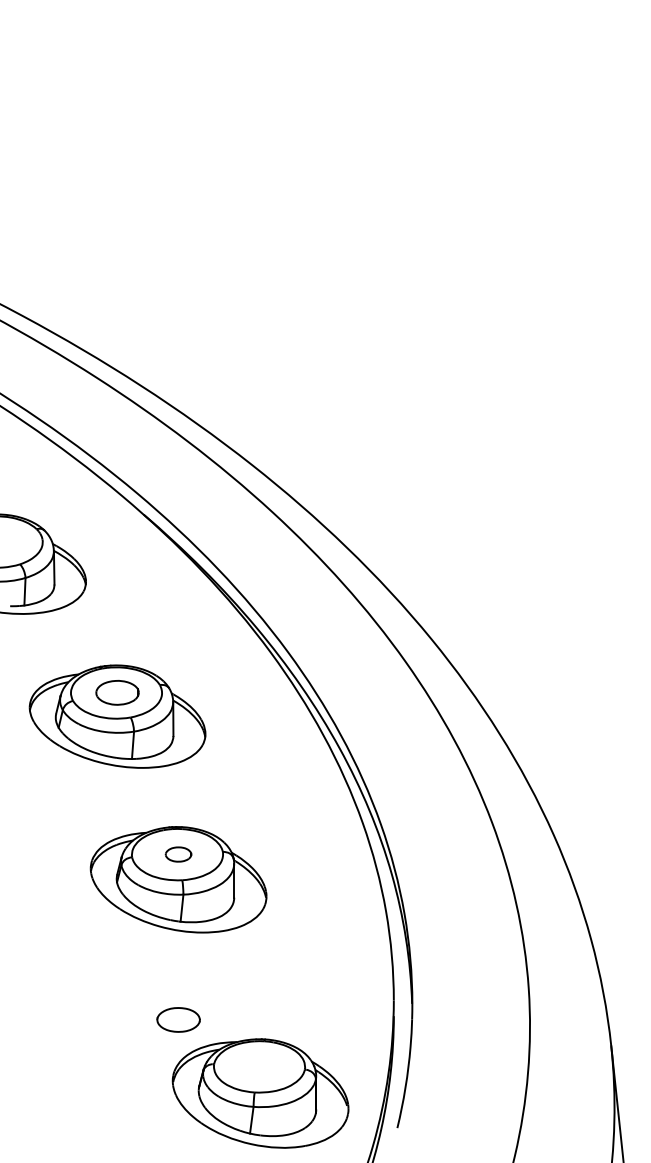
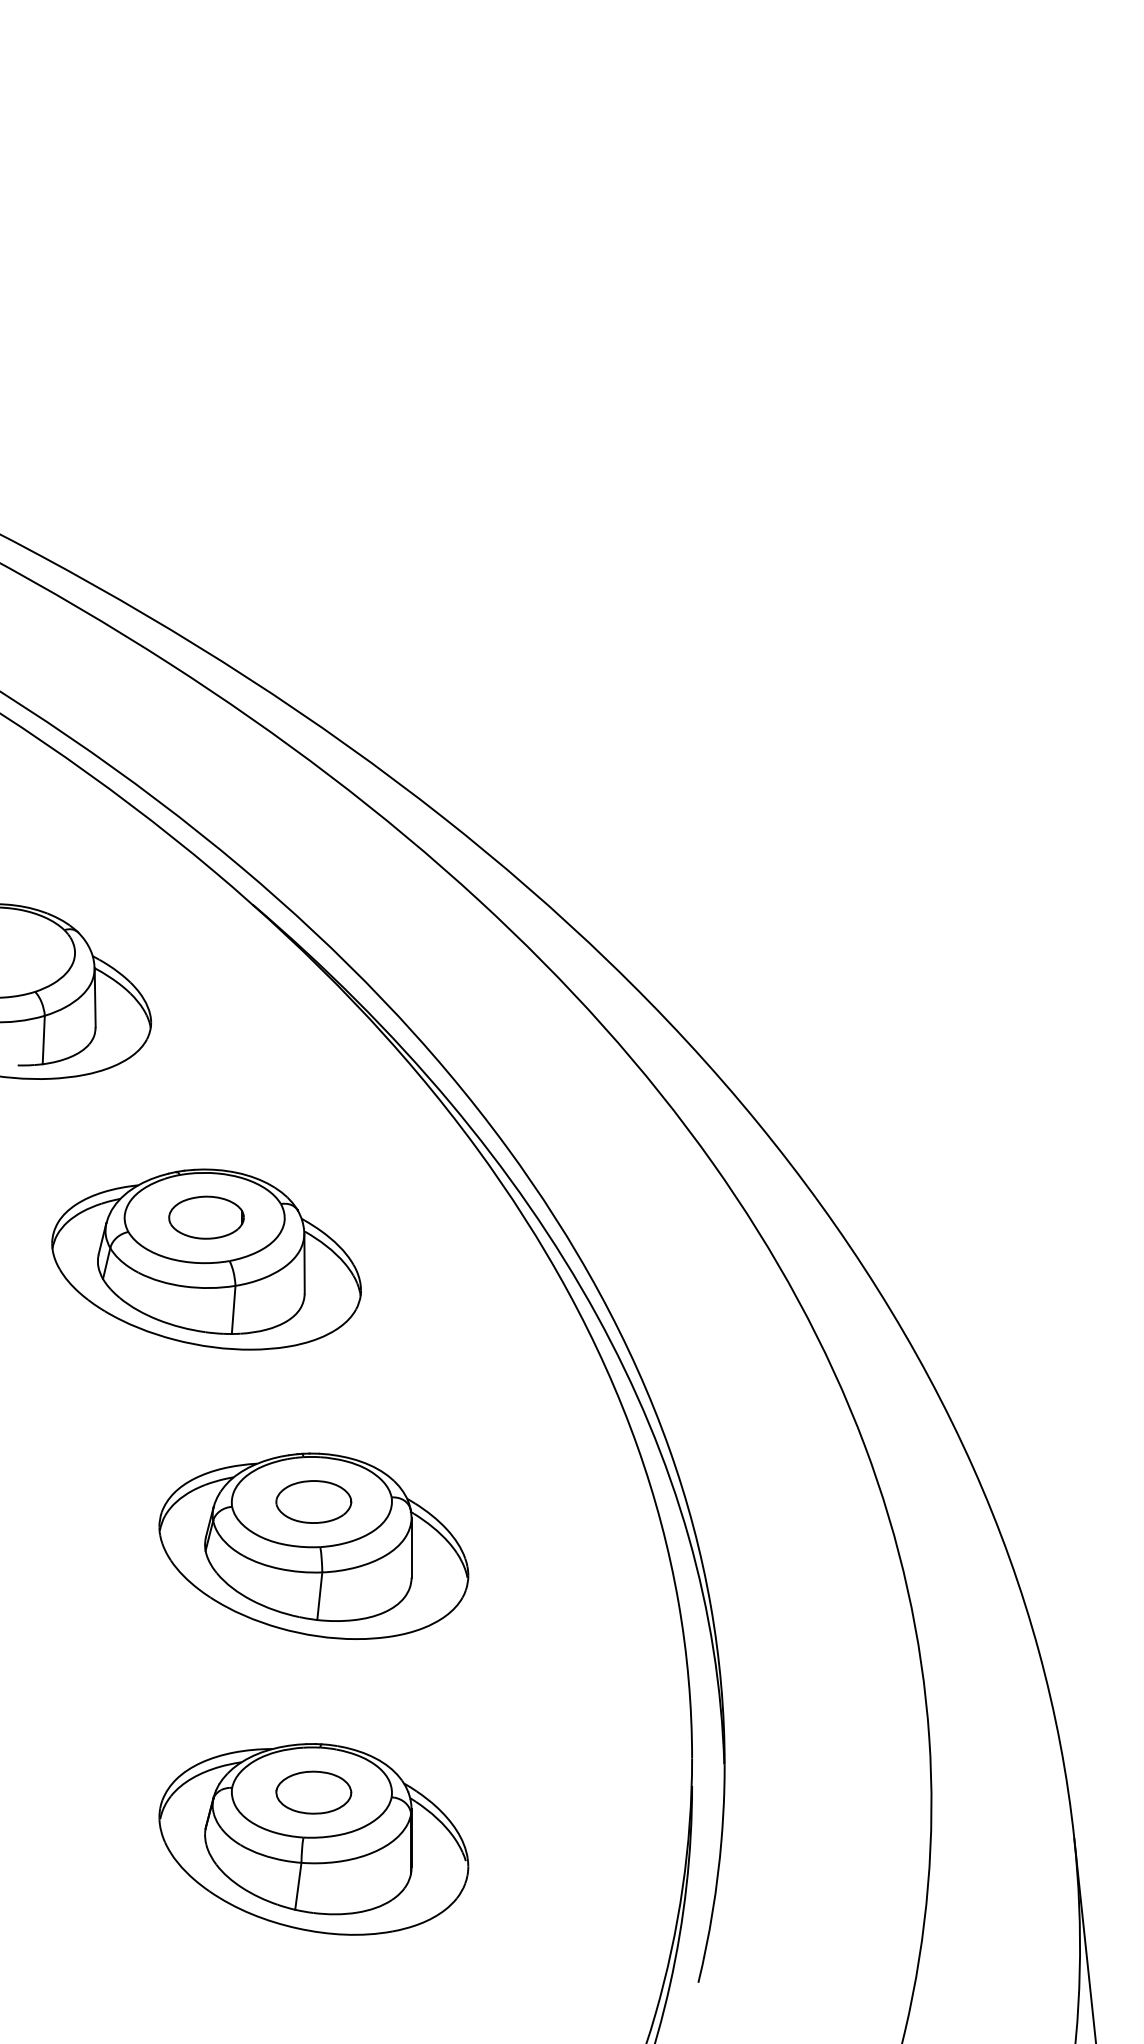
part: (178, 854) -> (313, 1501), size x1.67
part: (260, 1093) -> (313, 1839), moved

